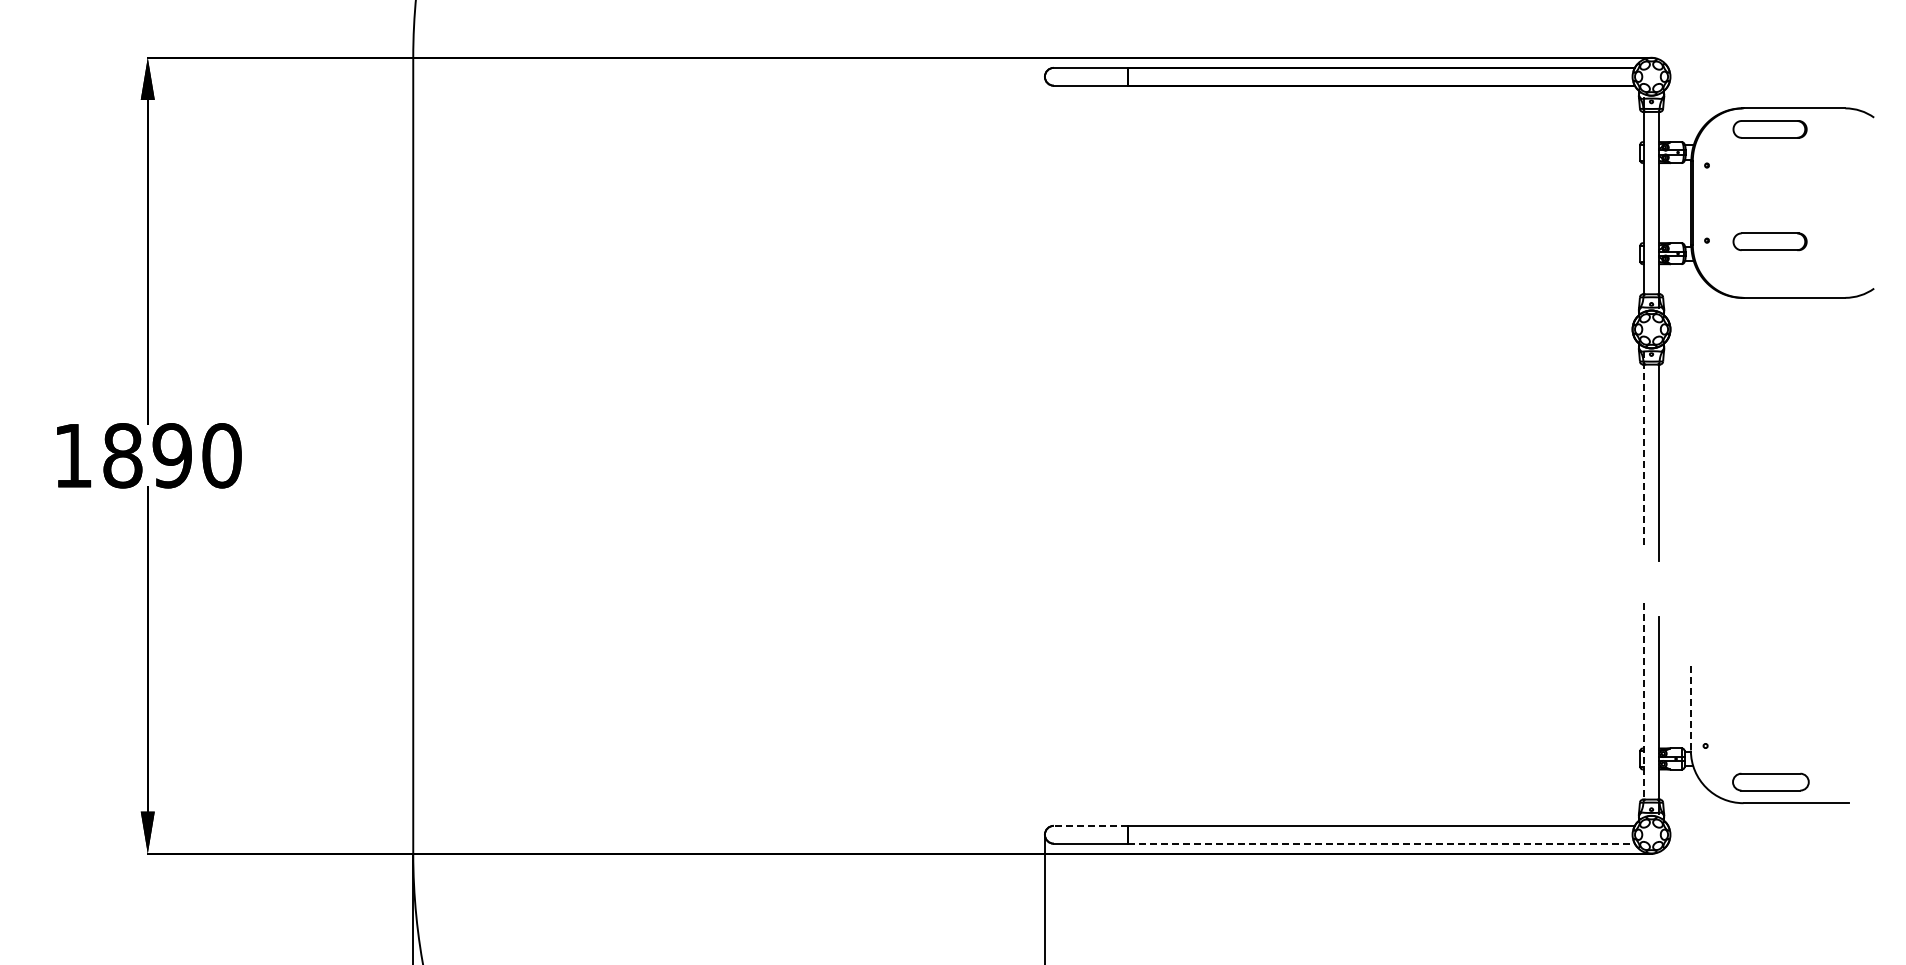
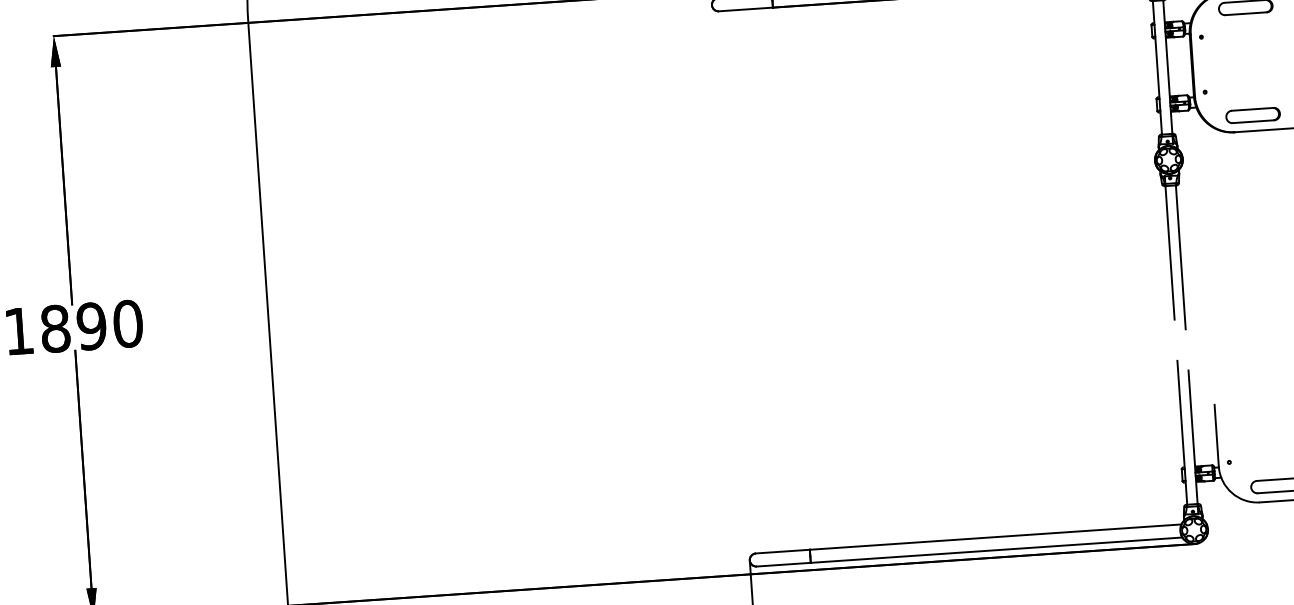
part: (1769, 241) -> (1252, 115), moved
line: (1644, 449) -> (1169, 248), dashed -> solid
line: (1644, 701) -> (1182, 432), dashed -> solid
line: (1690, 708) -> (1216, 435), dashed -> solid
line: (1090, 825) -> (782, 551), dashed -> solid
line: (1381, 843) -> (996, 550), dashed -> solid

